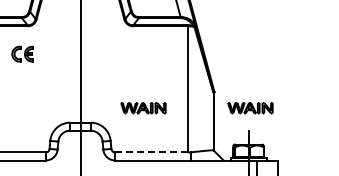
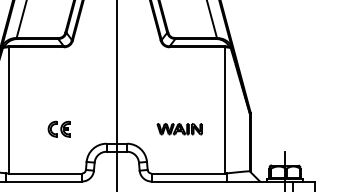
part: (22, 53) -> (58, 128), moved
part: (250, 108) -> (286, 129), removed
line: (152, 152) -> (188, 173), dashed -> solid

